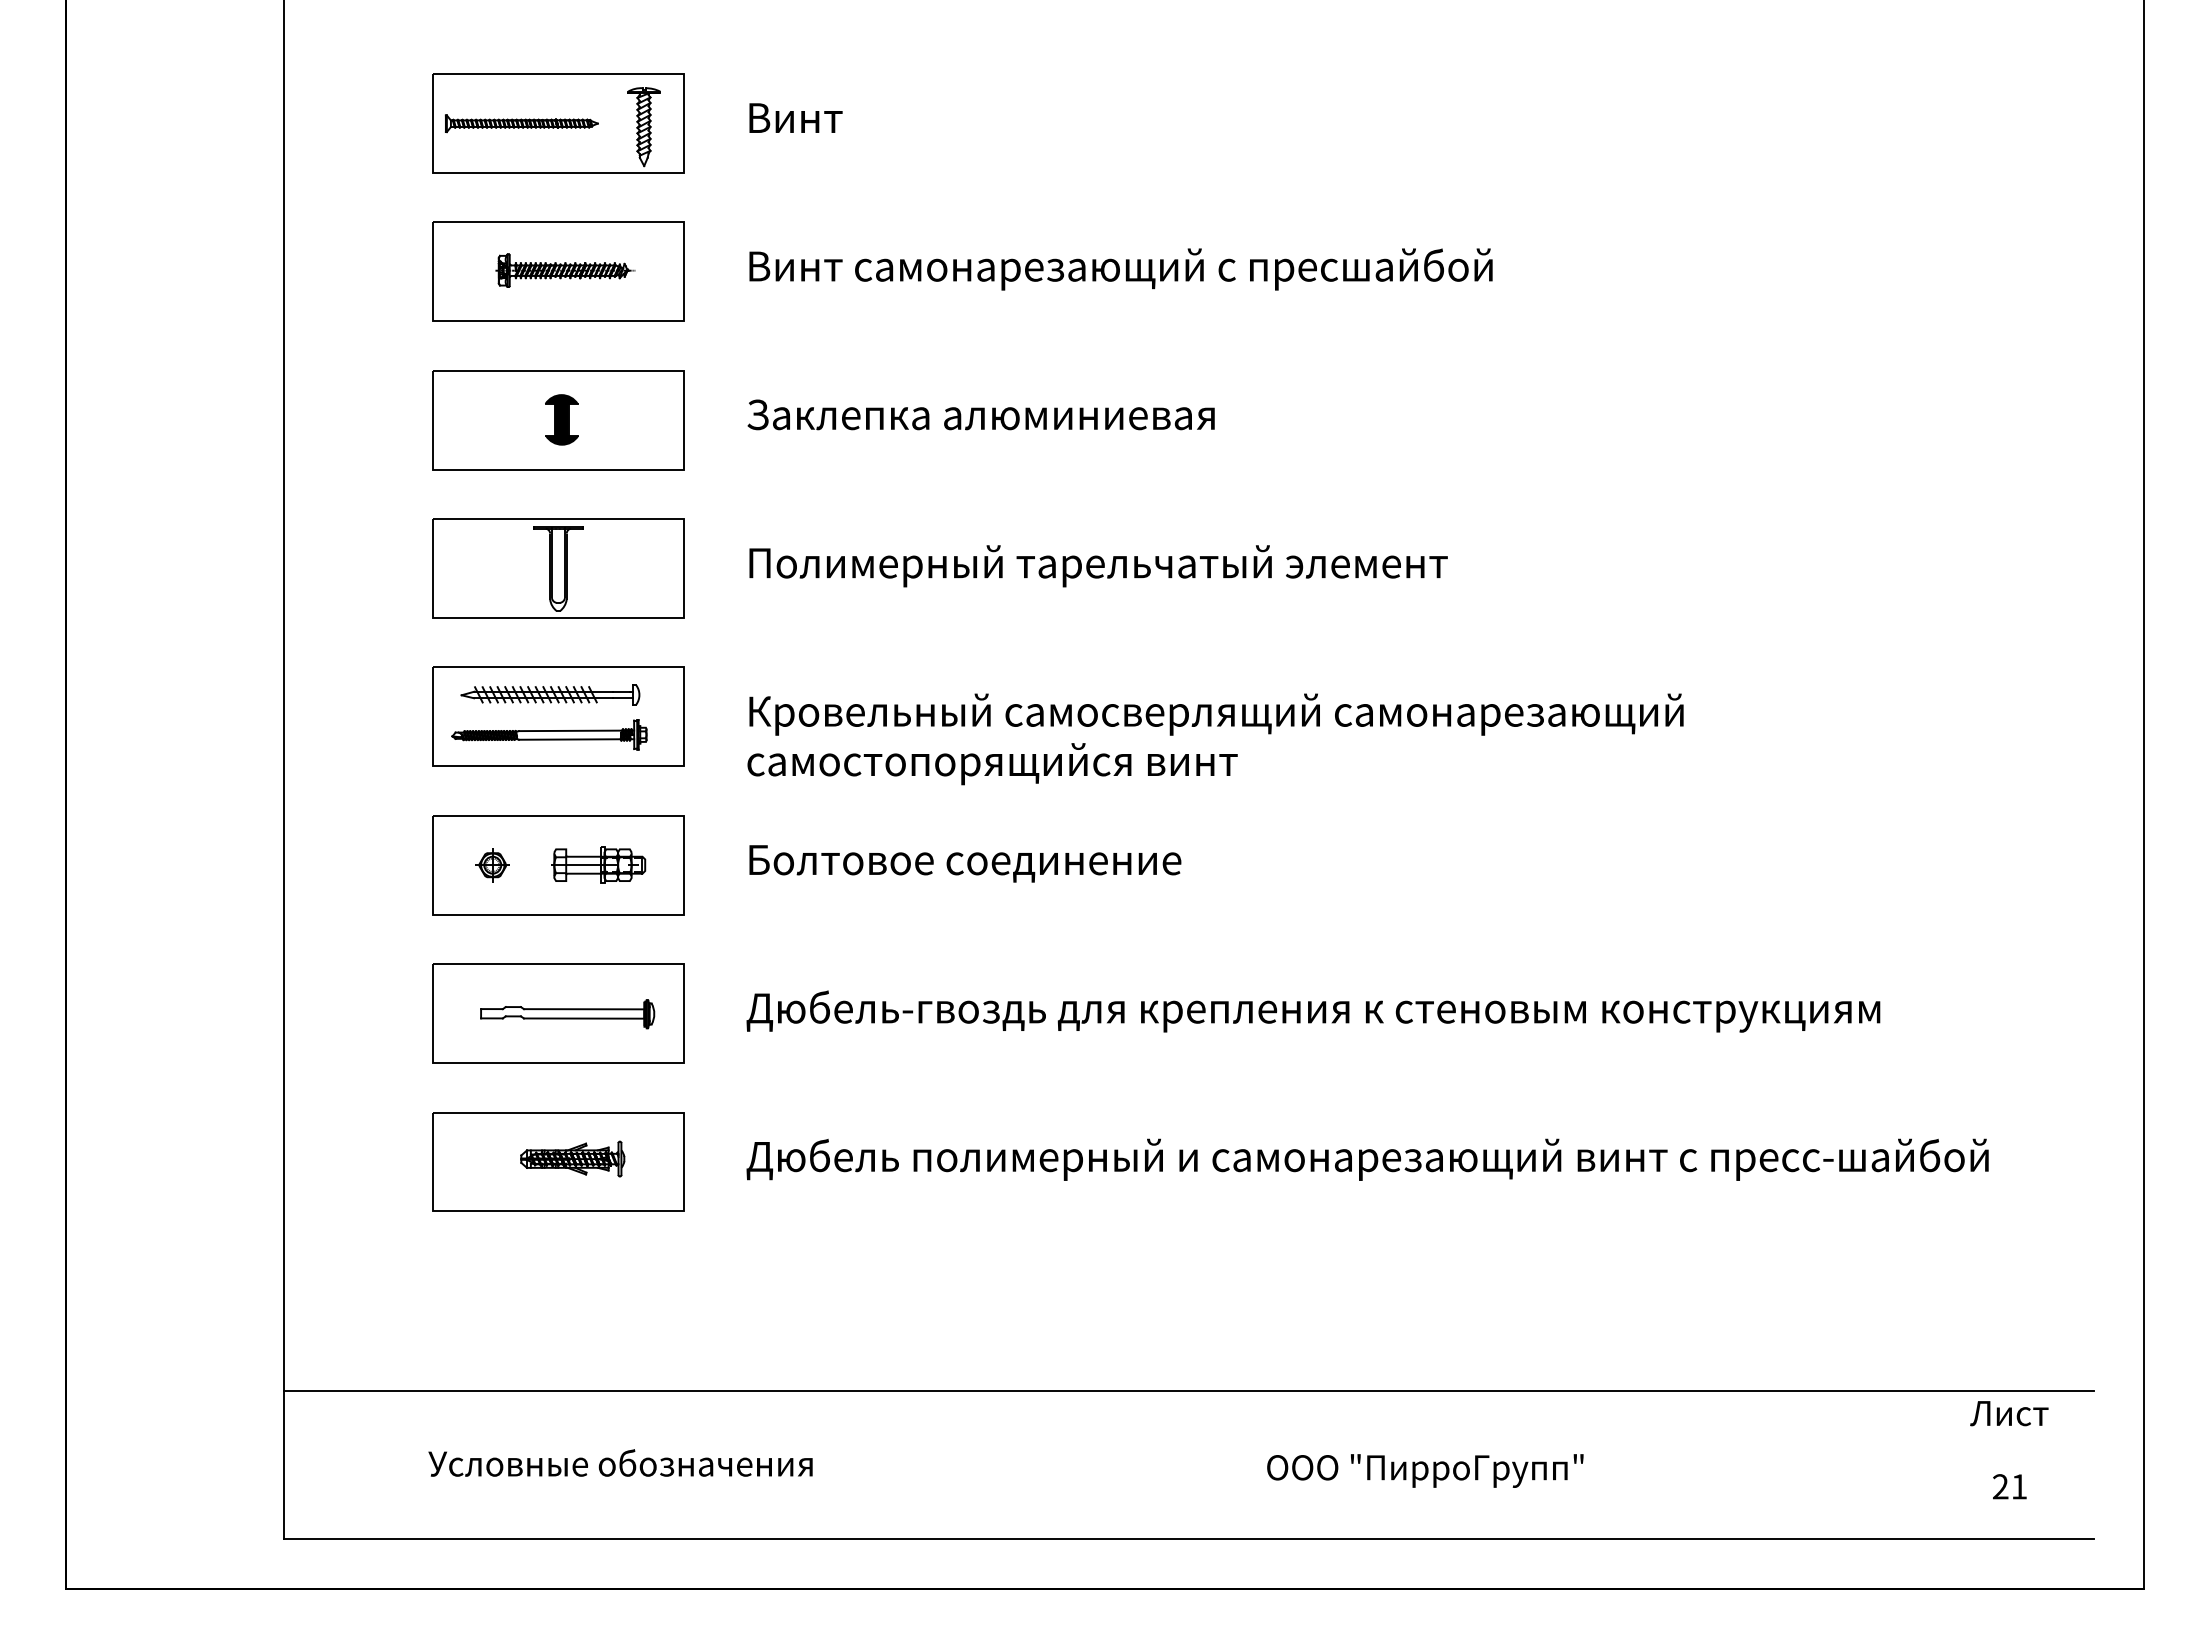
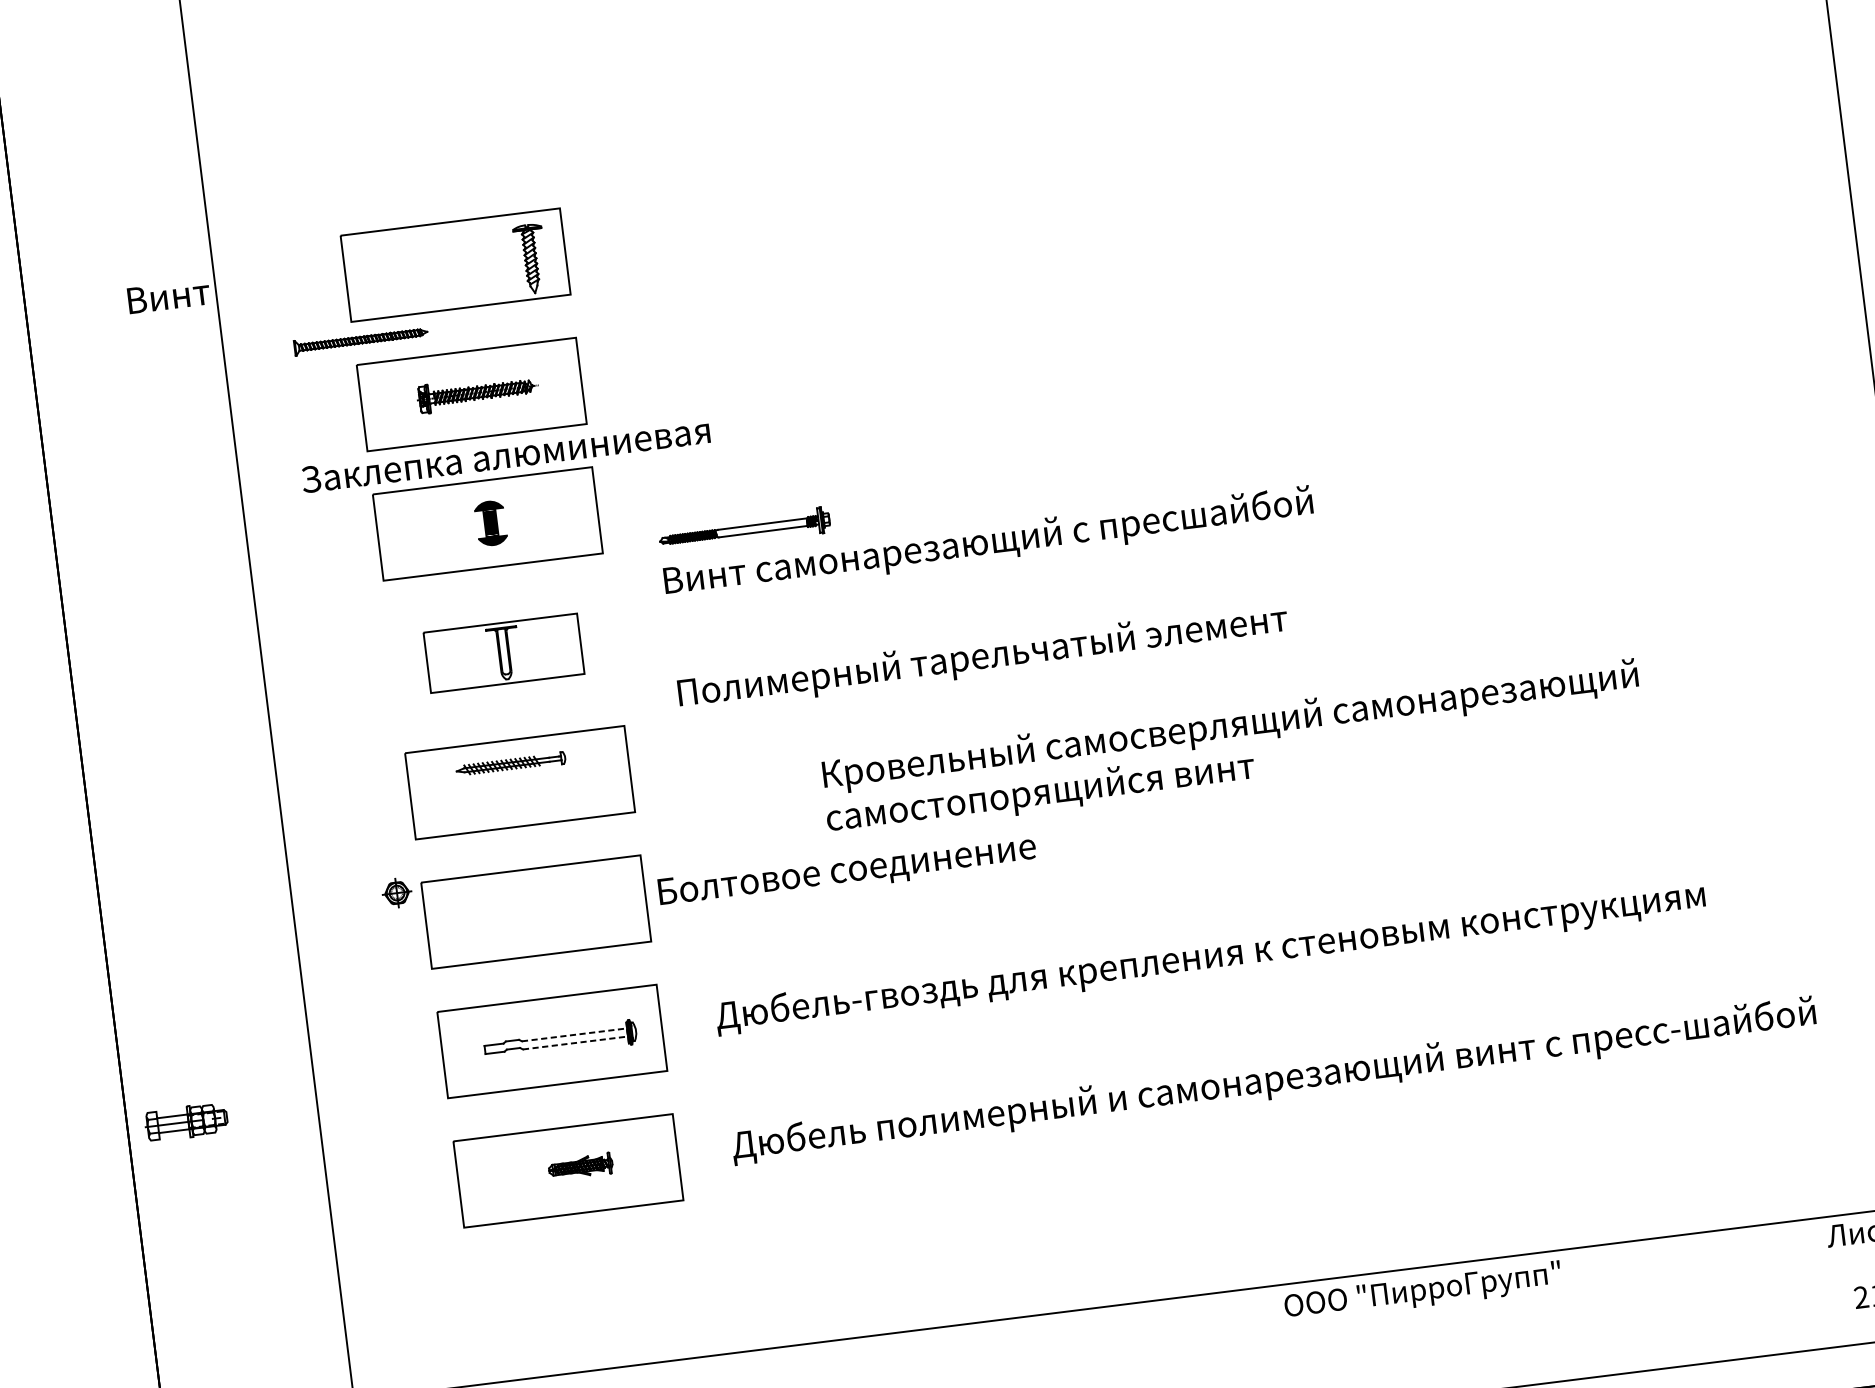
text: (795, 117) -> (168, 295), moved
part: (521, 123) -> (360, 340), moved
text: (1120, 269) -> (988, 543), moved
text: (980, 414) -> (505, 454), moved
text: (1098, 566) -> (983, 658), moved
part: (558, 568) -> (504, 653), size x0.7
part: (550, 694) -> (510, 764), size x0.7
part: (549, 734) -> (744, 529), moved
text: (1215, 739) -> (1232, 748), moved
text: (965, 863) -> (847, 871), moved
part: (598, 864) -> (186, 1121), moved
part: (492, 865) -> (396, 893), moved
line: (584, 1009) -> (574, 1035), solid -> dashed
line: (584, 1018) -> (575, 1042), solid -> dashed
part: (572, 1158) -> (580, 1166), size x0.7
text: (1425, 1470) -> (1423, 1291), moved

